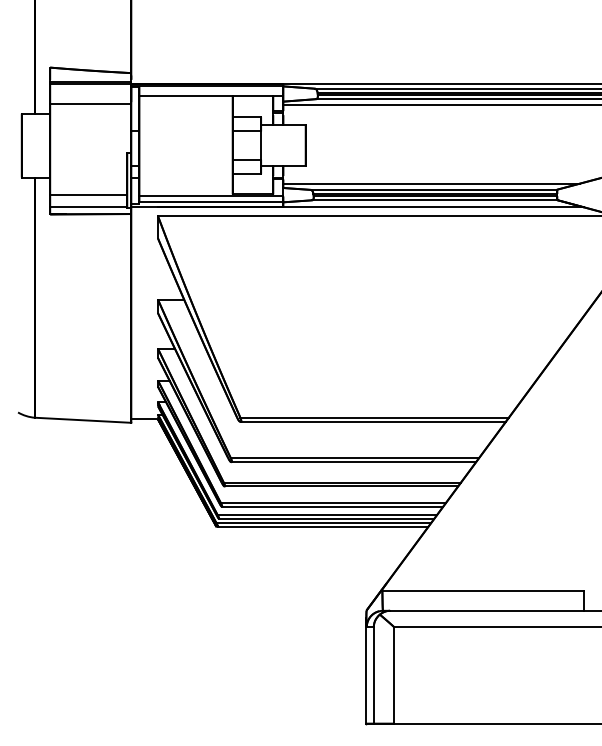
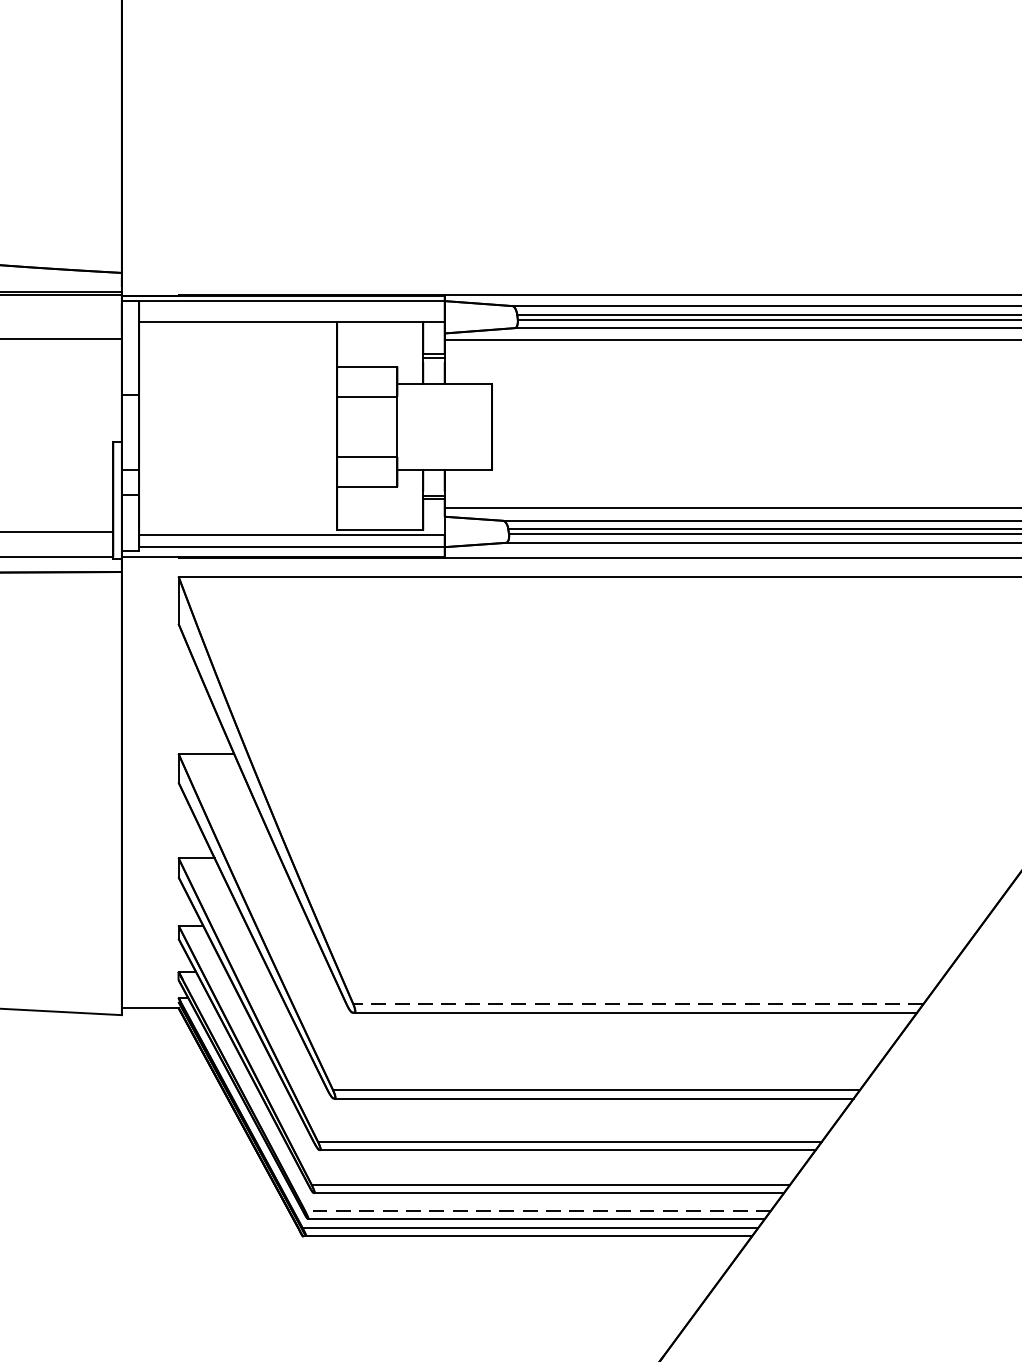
line: (374, 417) -> (638, 1003), solid -> dashed
line: (327, 514) -> (538, 1209), solid -> dashed

